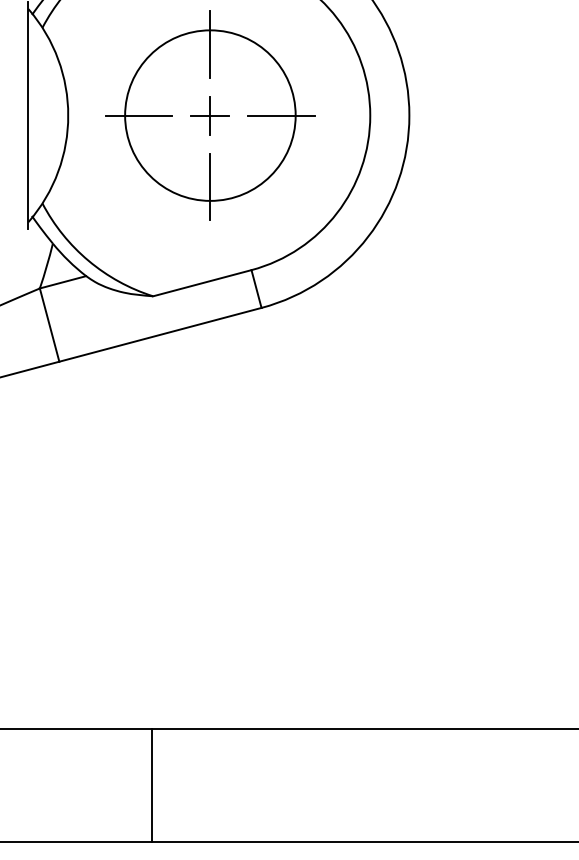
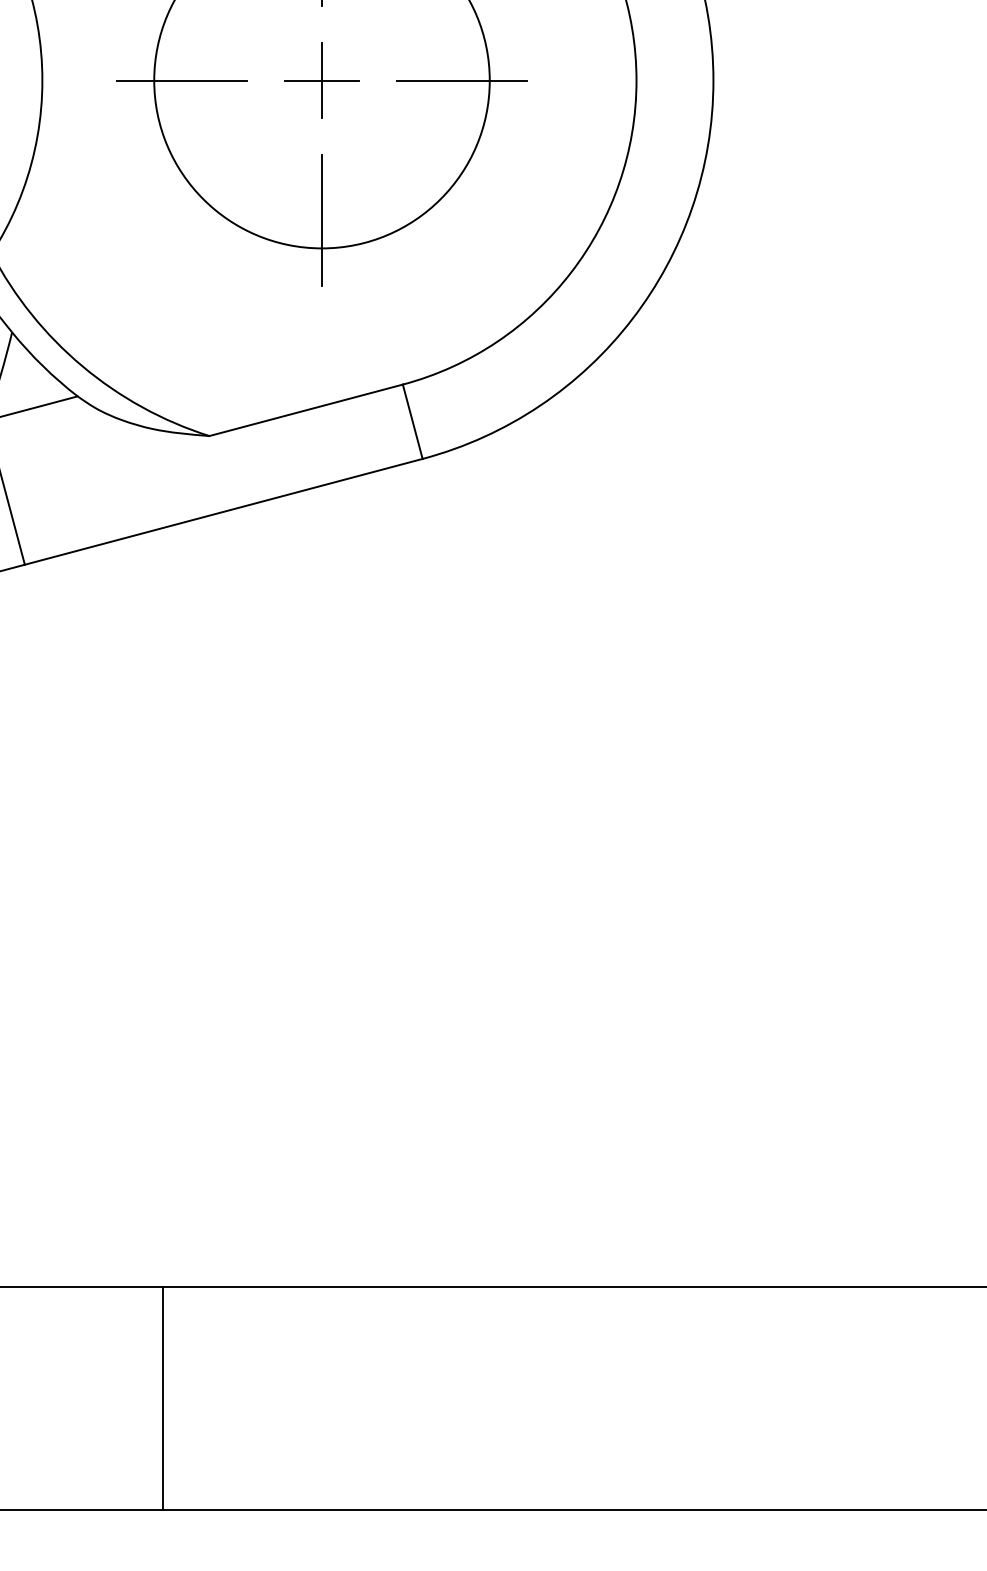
line: (151, 785) -> (162, 1398), moved

